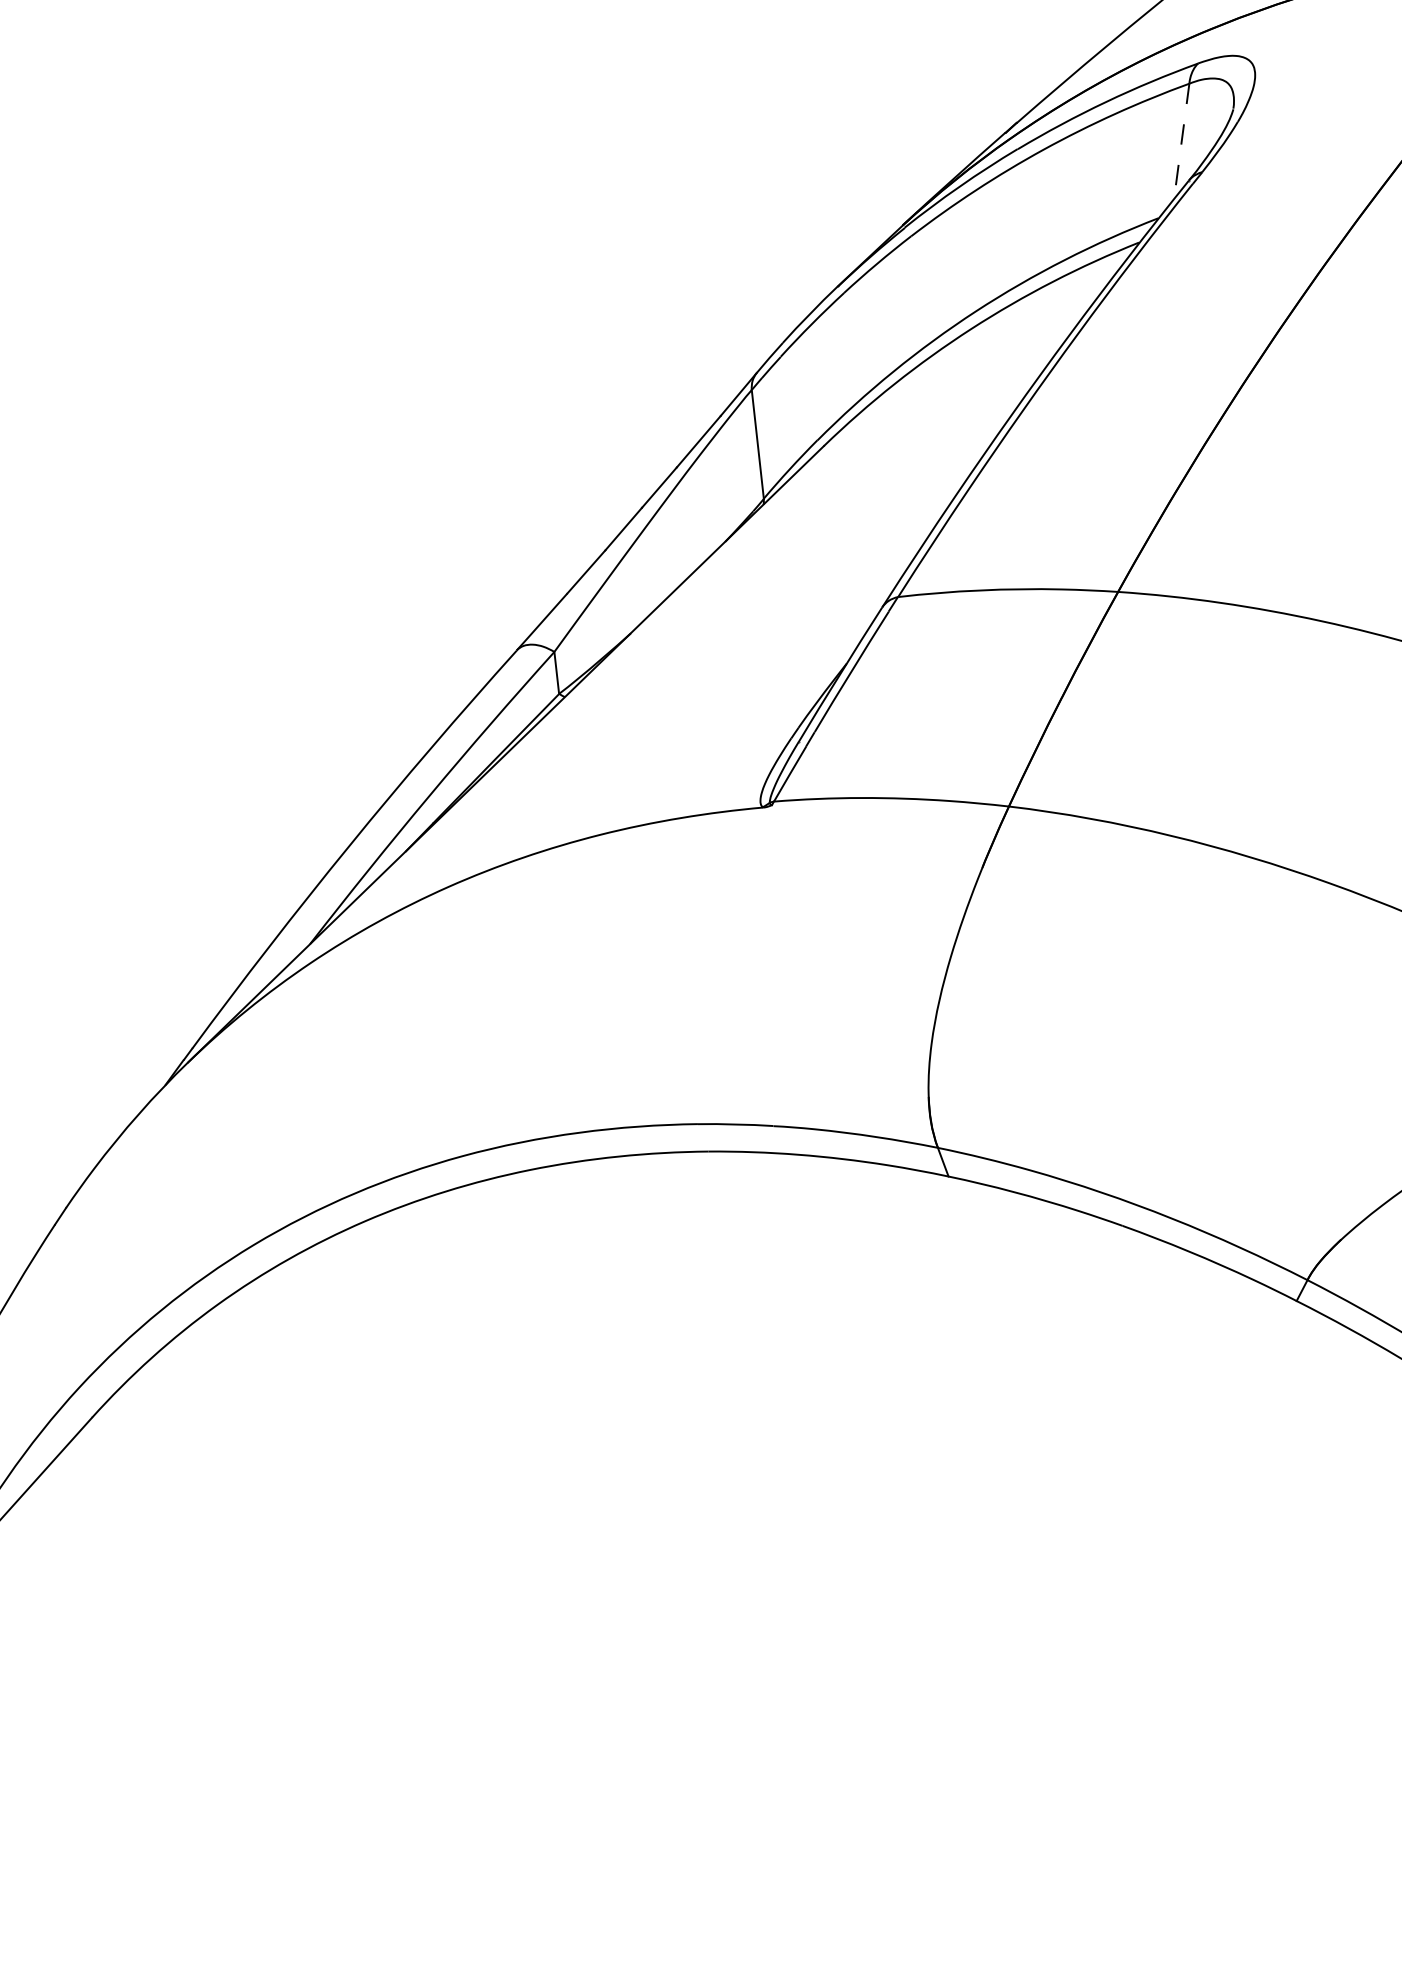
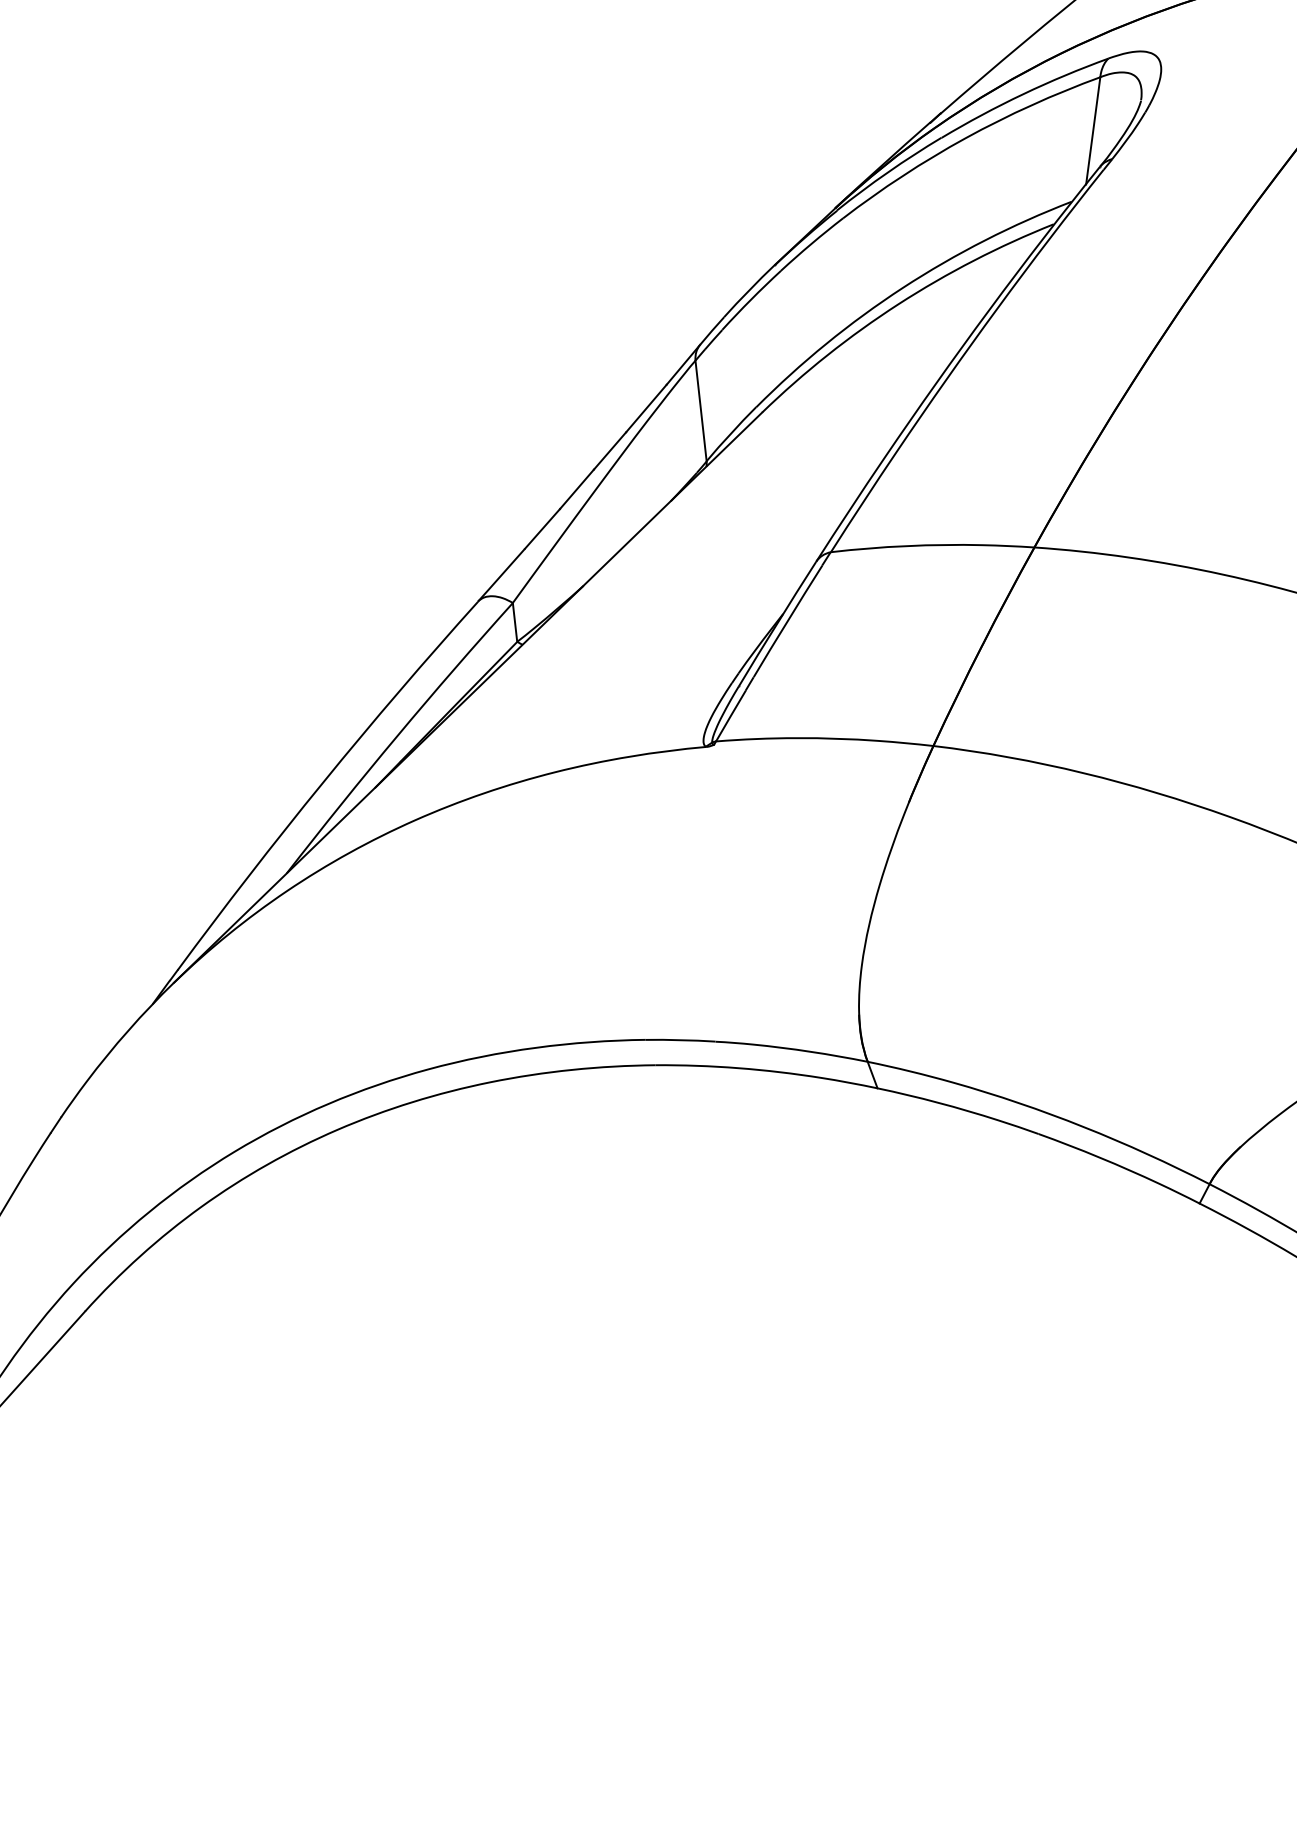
line: (1181, 142) -> (1093, 131), dashed -> solid

